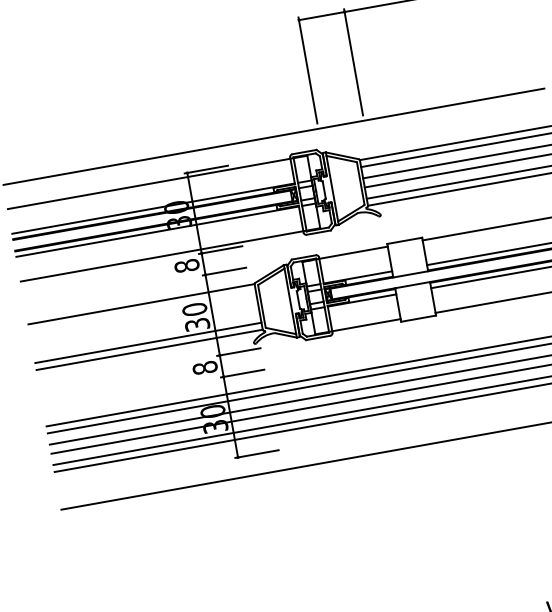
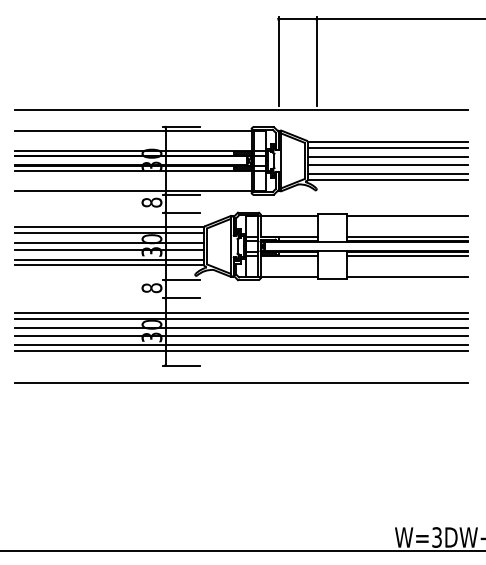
line: (142, 311) -> (109, 233), added
line: (144, 322) -> (109, 242), added
line: (146, 332) -> (109, 250), added

